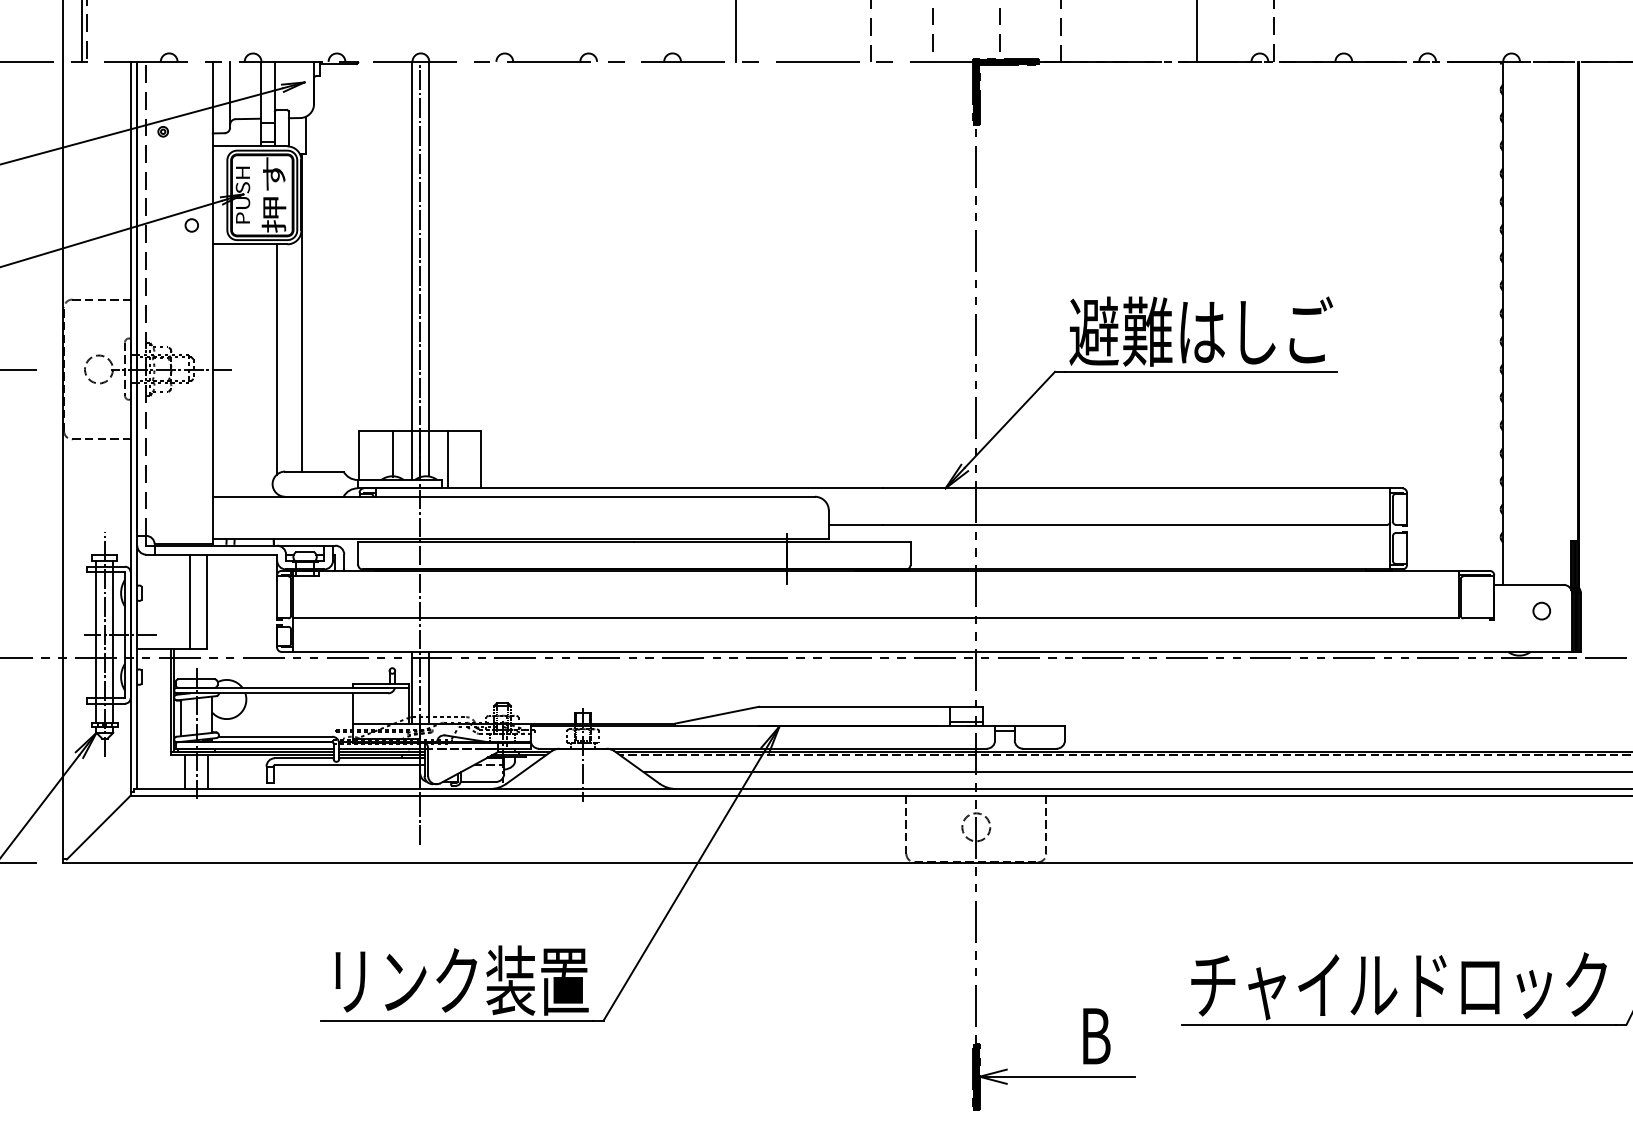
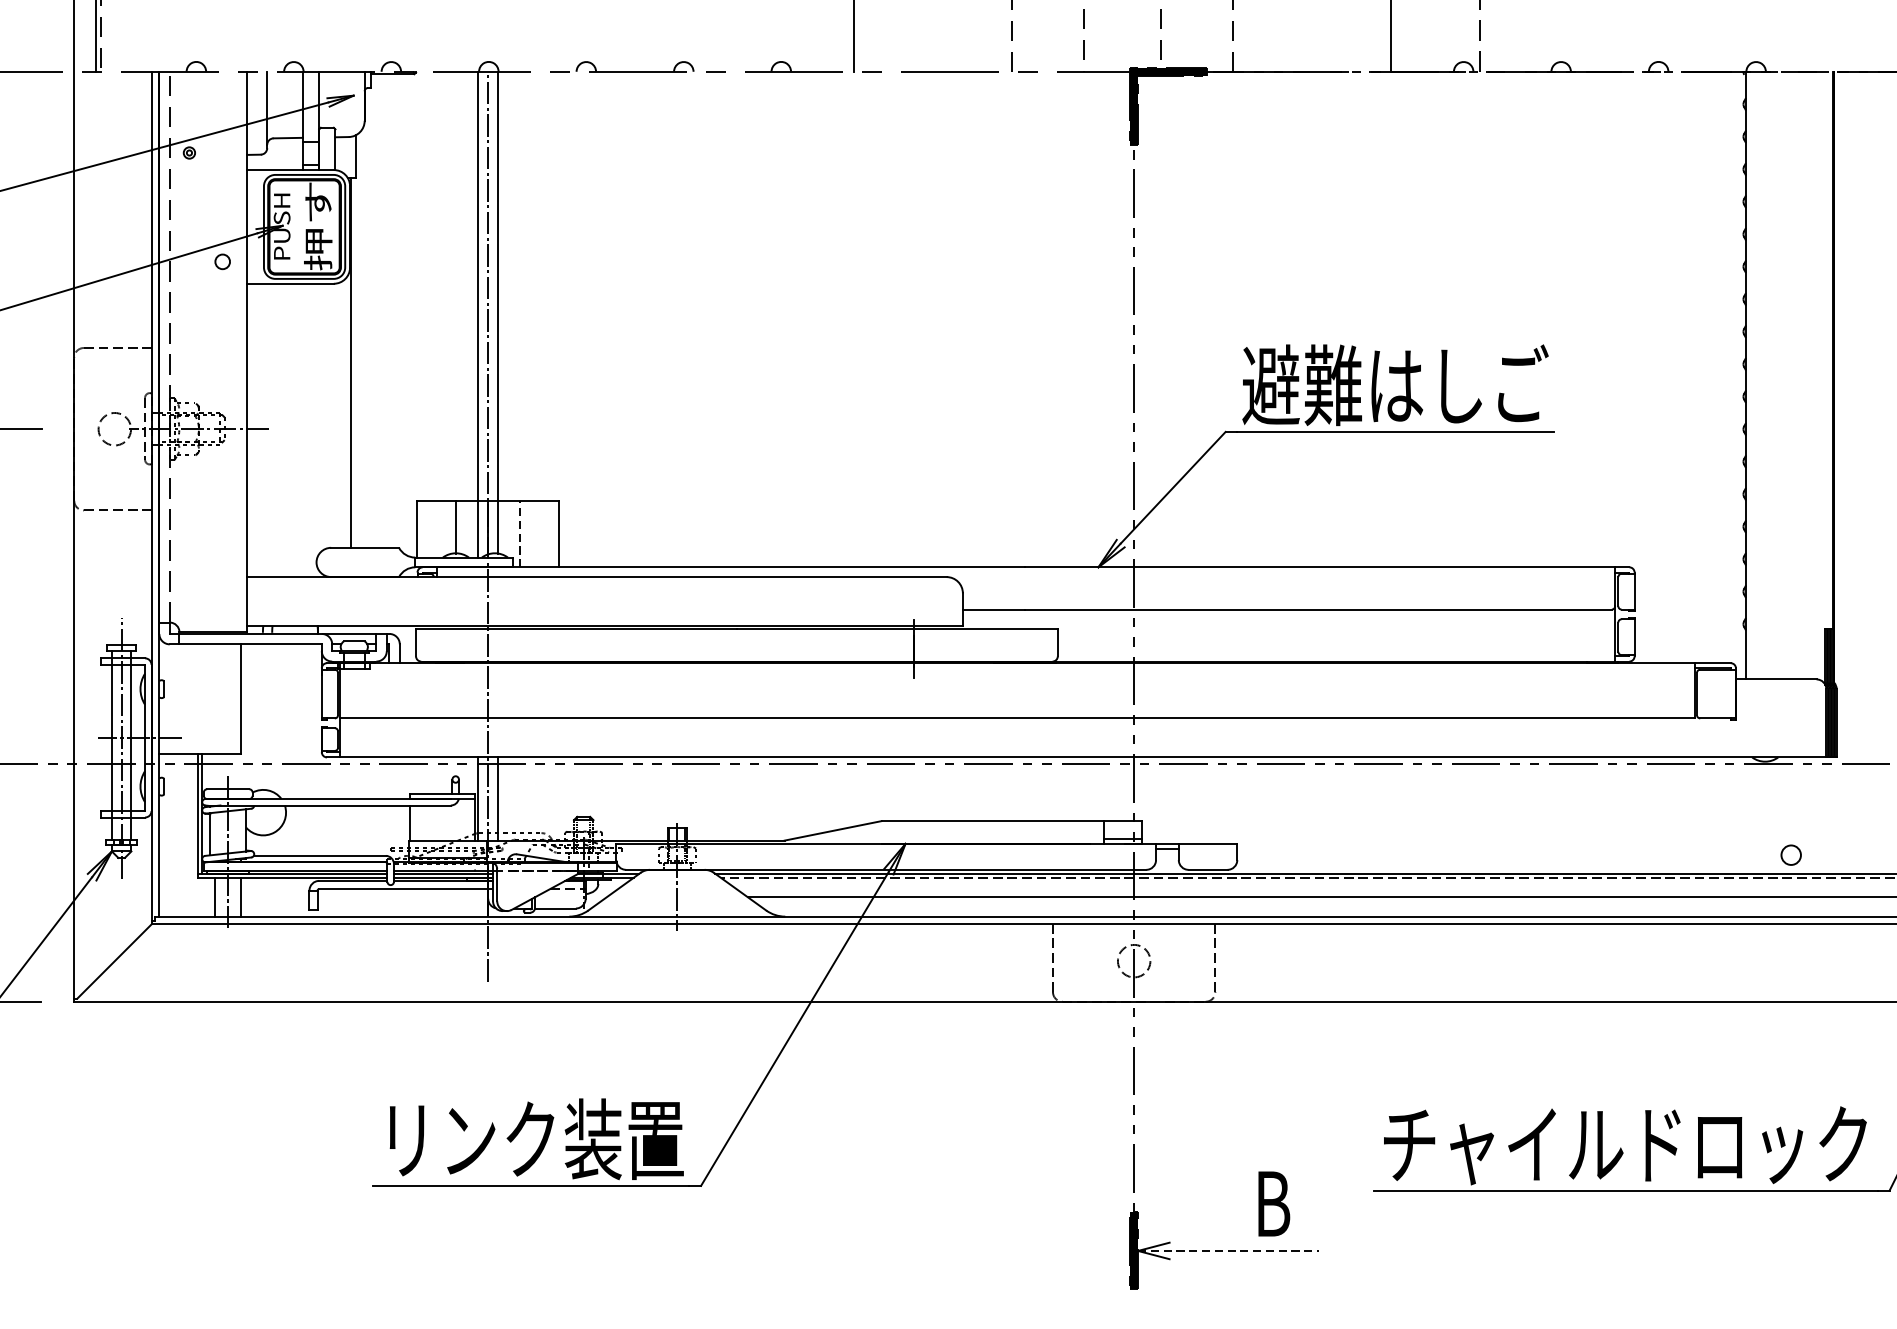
line: (276, 359) -> (321, 417), removed
line: (447, 459) -> (519, 533), solid -> dashed
line: (190, 601) -> (221, 698), removed
circle: (1541, 610) -> (1790, 854), moved
line: (1057, 1076) -> (1228, 1250), solid -> dashed

